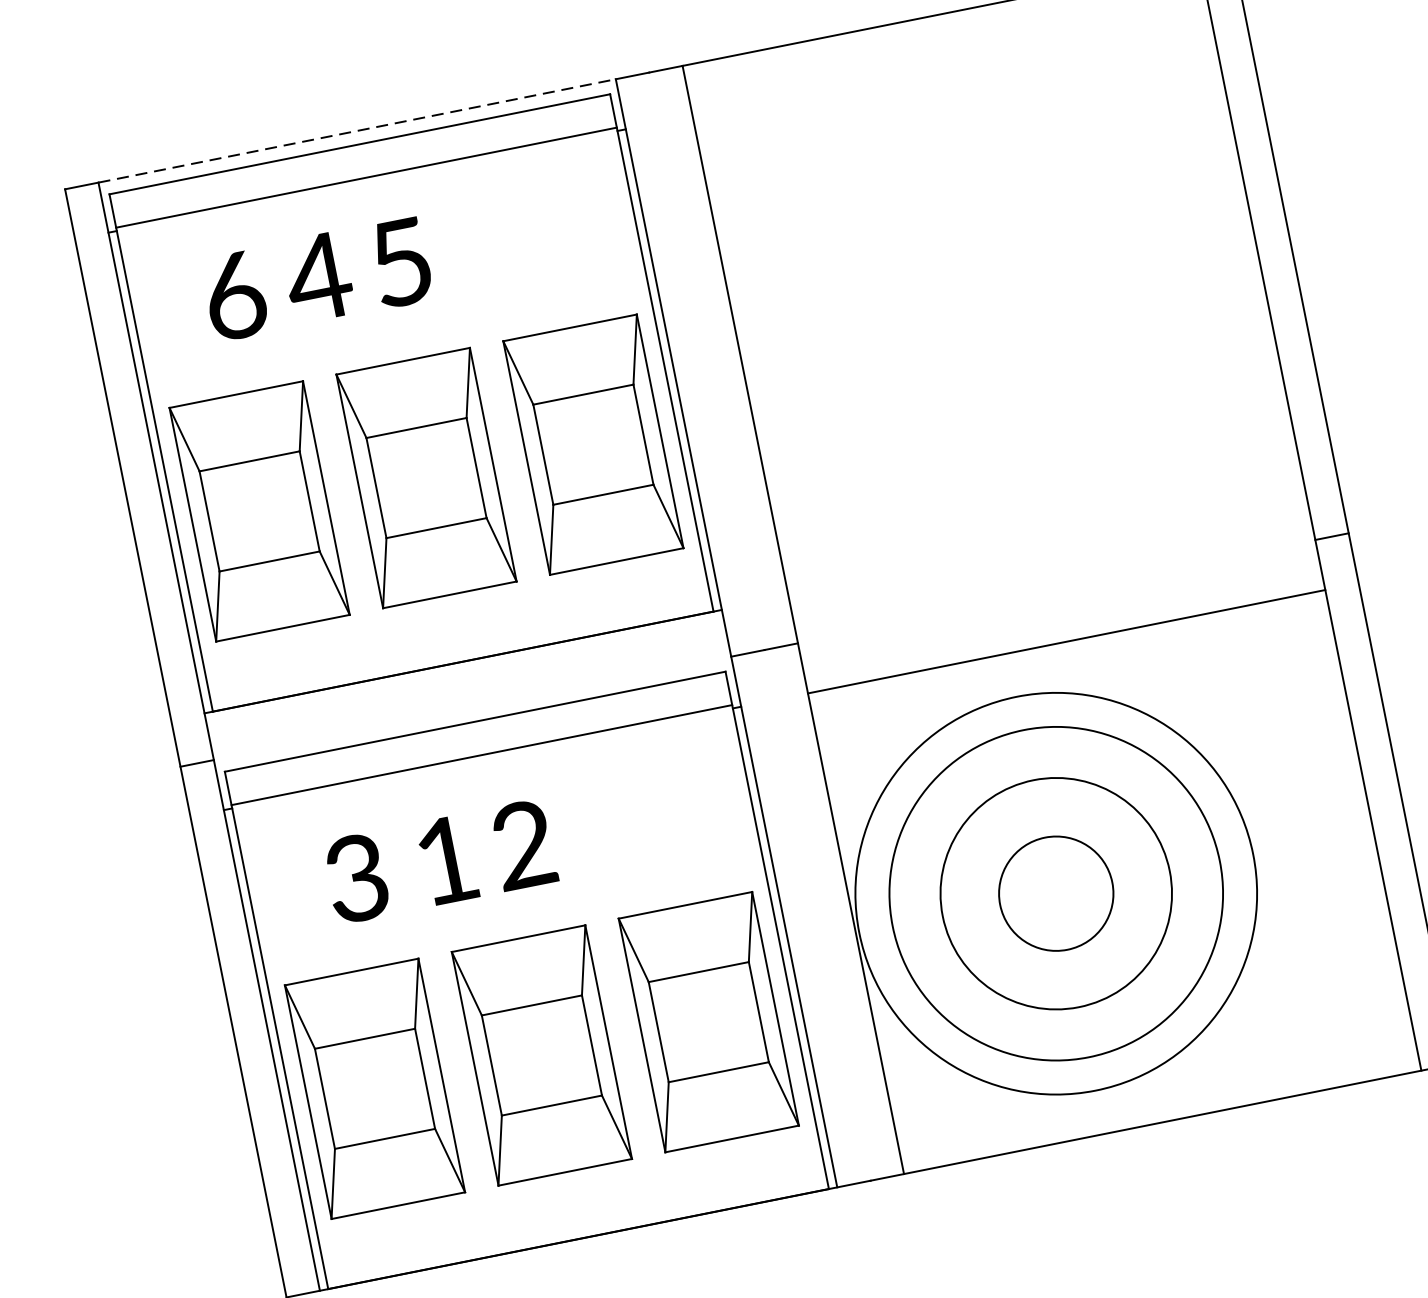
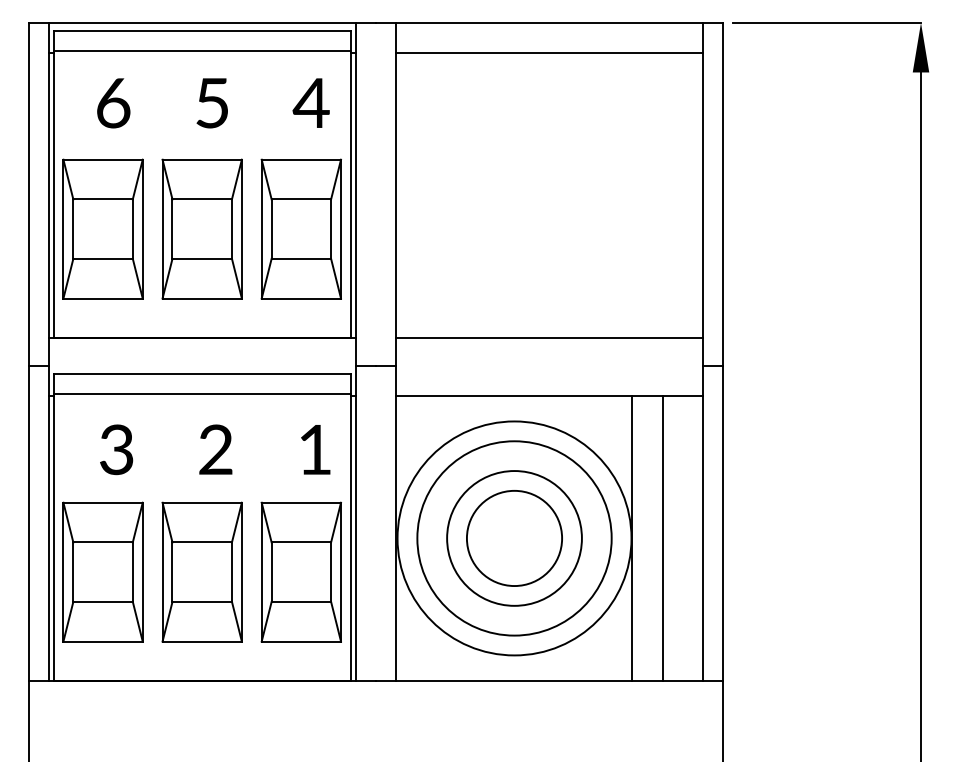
line: (950, 64) -> (548, 52), added
line: (357, 130) -> (202, 22), dashed -> solid
text: (316, 276) -> (310, 102), moved
line: (1046, 545) -> (548, 338), added
line: (1307, 843) -> (663, 538), added
line: (1253, 854) -> (631, 538), added
text: (447, 859) -> (315, 449), moved
circle: (1056, 893) -> (514, 538), size x1.43

